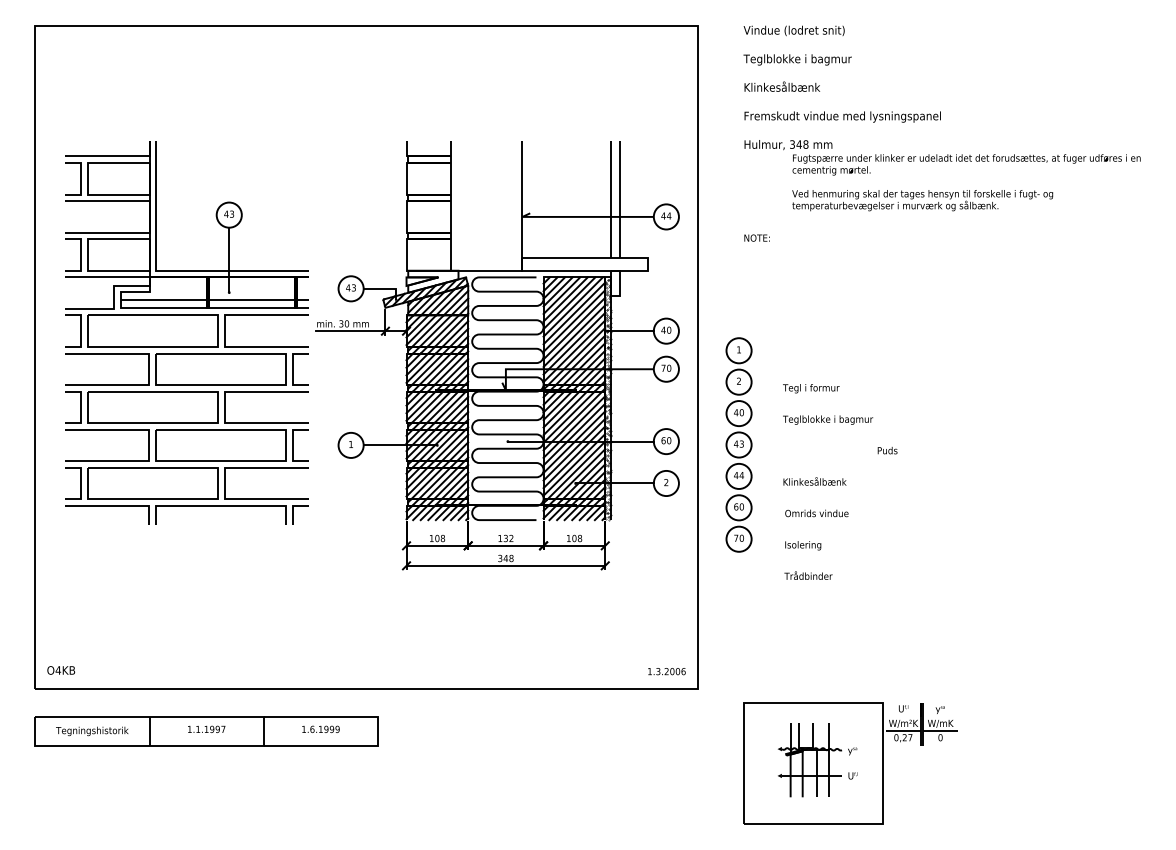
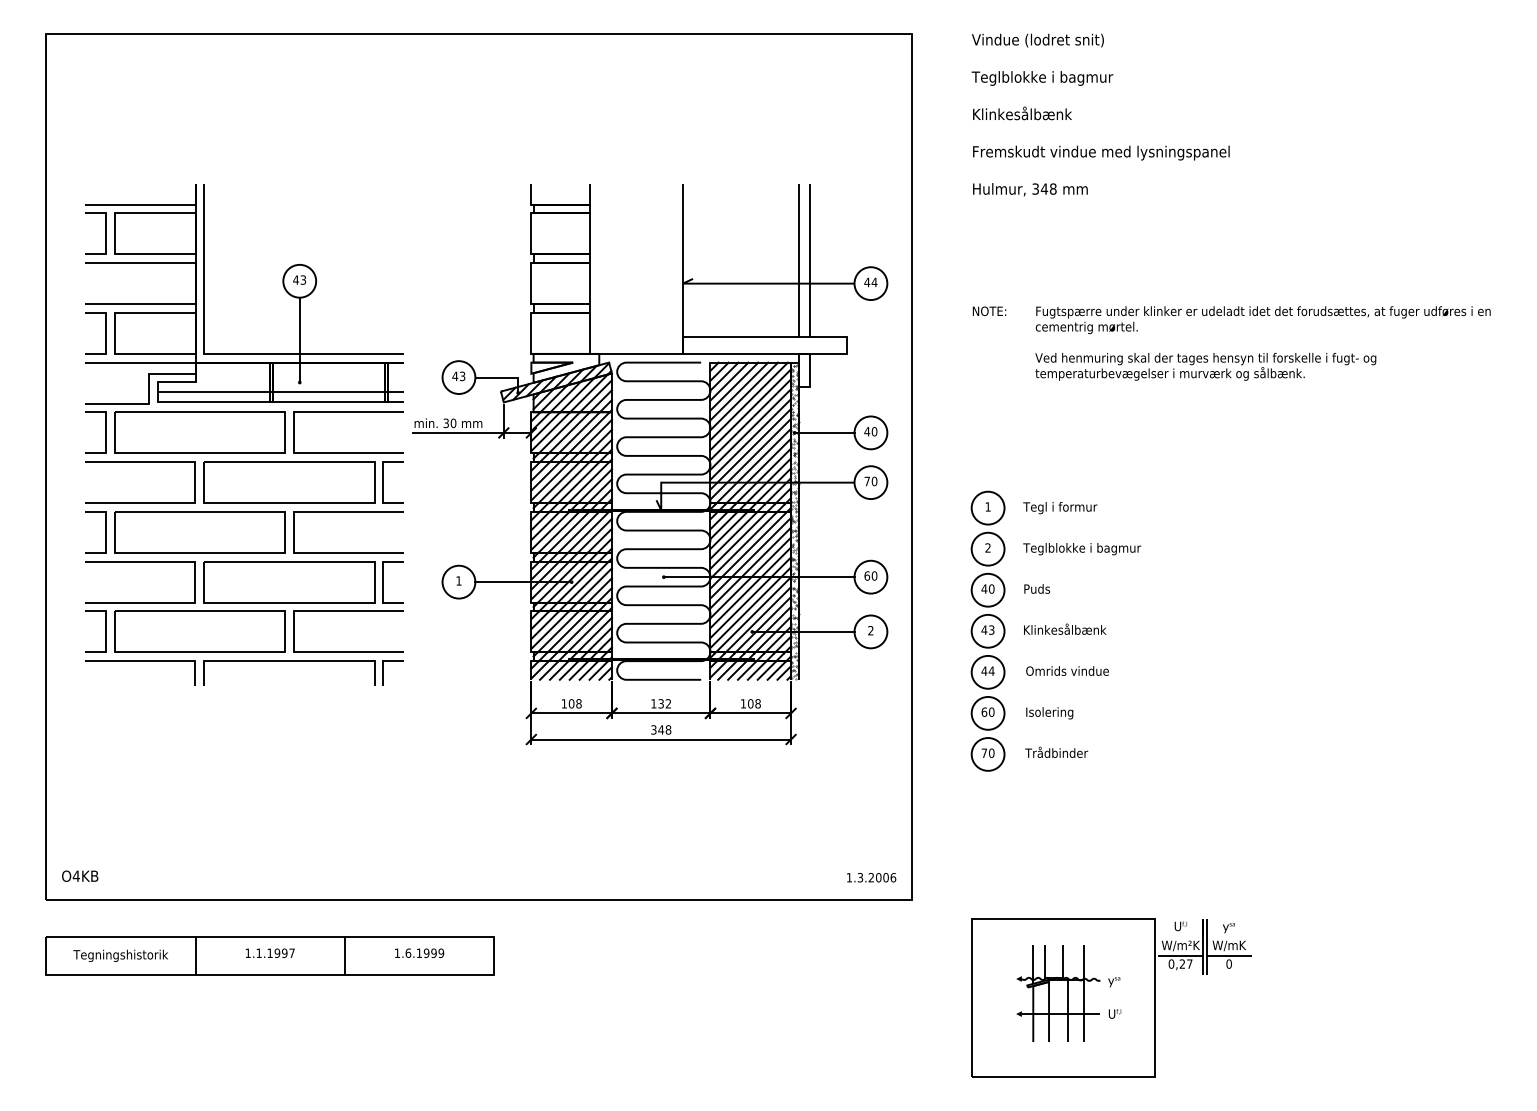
text: (966, 182) -> (1263, 343), moved
part: (738, 444) -> (987, 630), moved
text: (887, 450) -> (1037, 588), moved

